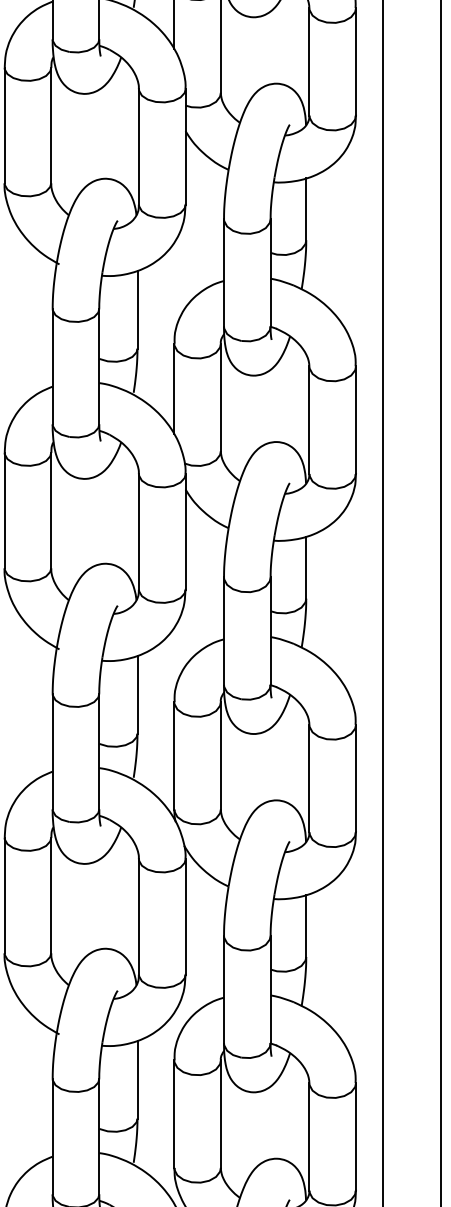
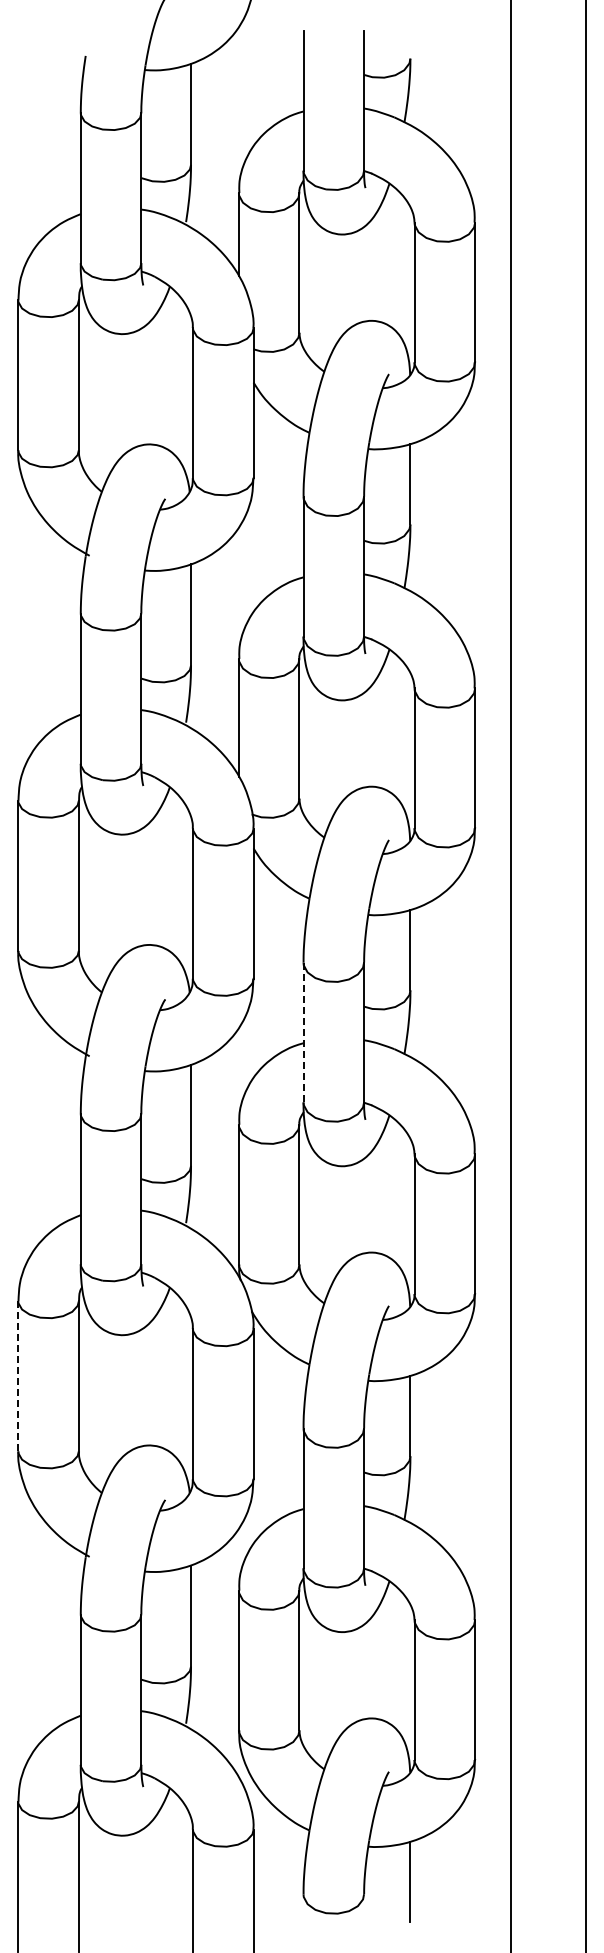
line: (224, 631) -> (303, 1032), solid -> dashed
line: (4, 895) -> (18, 1376), solid -> dashed

